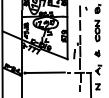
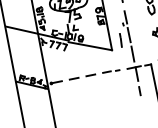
line: (45, 72) -> (82, 76), solid -> dashed

